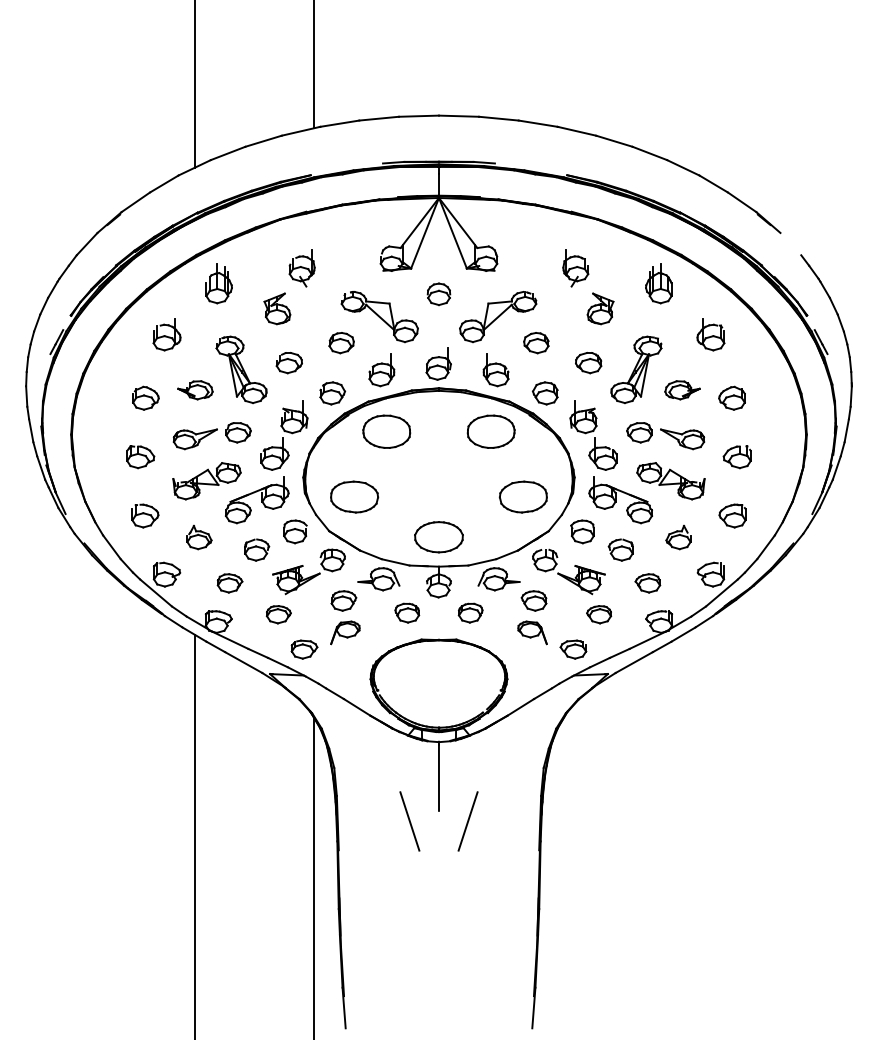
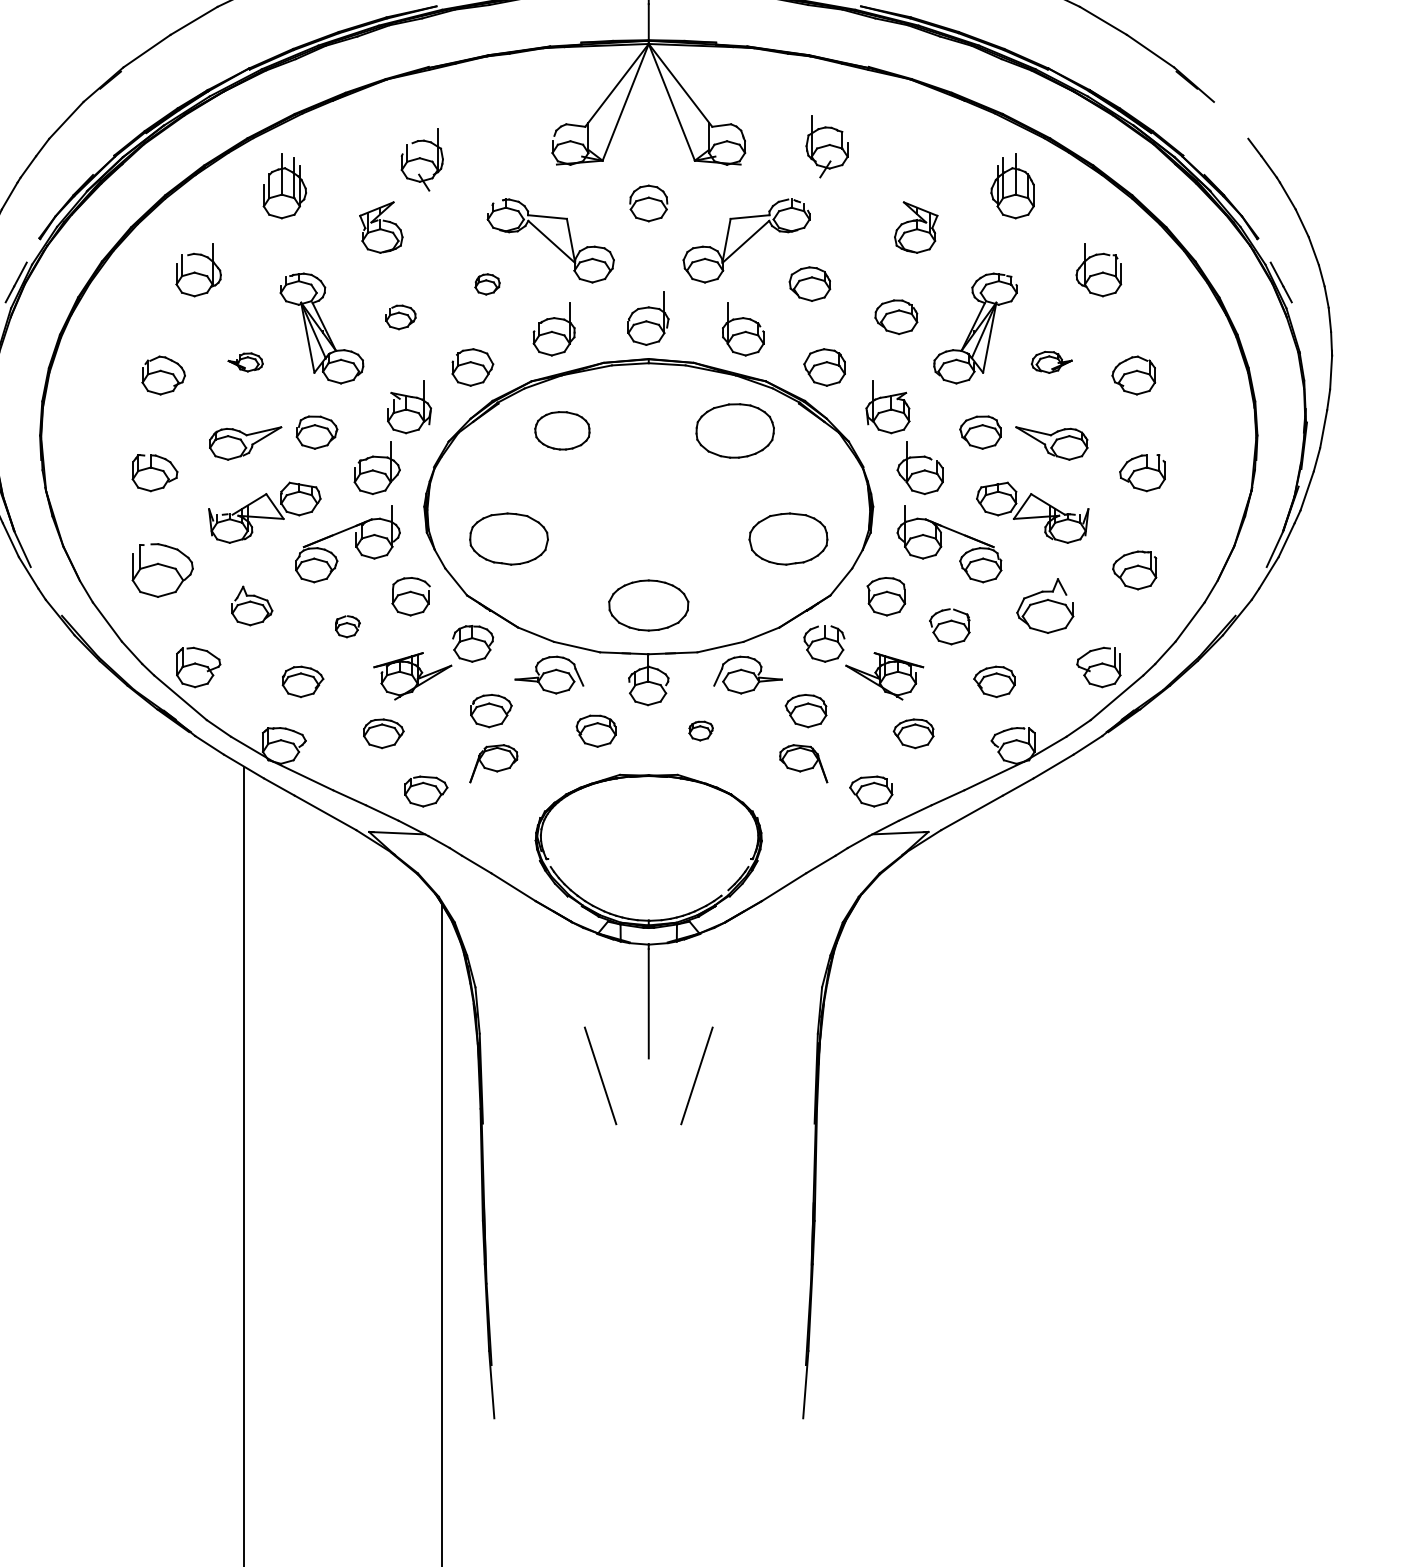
part: (575, 268) -> (826, 147), moved
part: (341, 343) -> (487, 284), size x0.6
part: (288, 363) -> (399, 317), size x0.7
part: (195, 390) -> (245, 362), size x0.6
part: (682, 390) -> (1051, 362), size x0.7
part: (386, 431) -> (561, 430), size x0.7
part: (145, 515) -> (163, 569), size x1.4
part: (678, 537) -> (1045, 605), size x1.4
part: (257, 549) -> (348, 625), size x0.6
part: (470, 612) -> (700, 730), size x0.6

